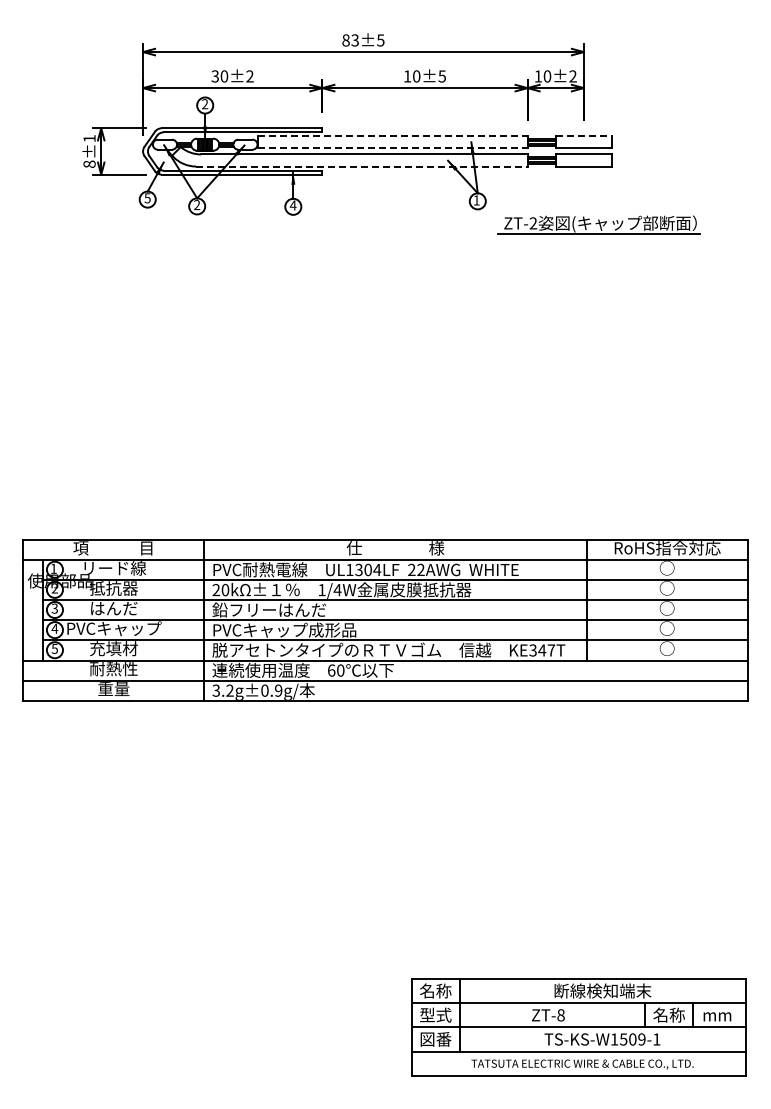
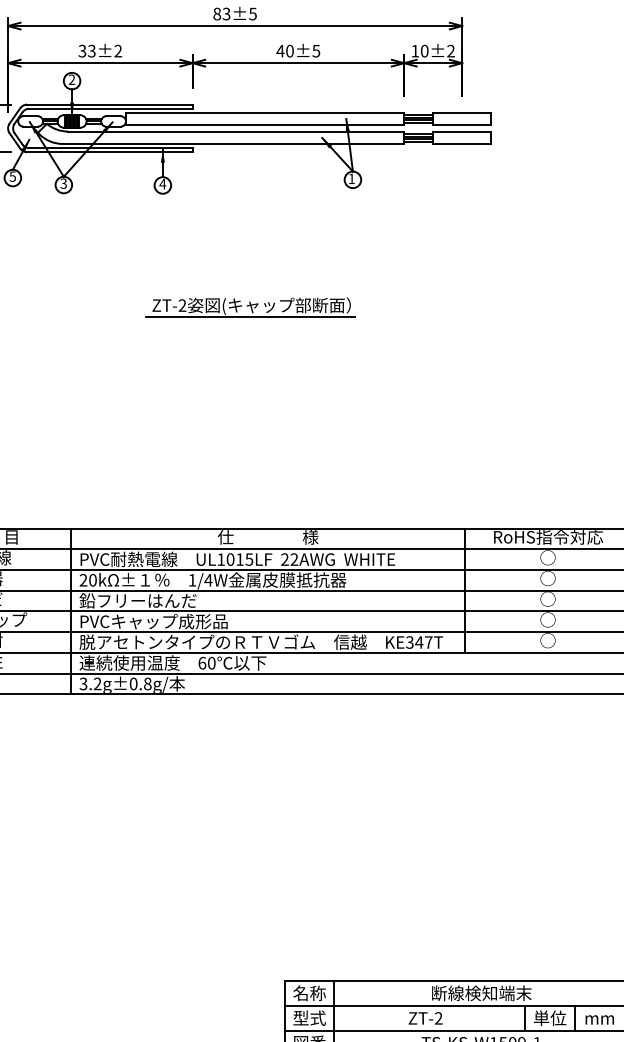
text: (224, 76) -> (91, 51), 30±2 -> 33±2
text: (407, 76) -> (280, 51), 10±5 -> 40±5
line: (392, 136) -> (265, 113), dashed -> solid
line: (584, 136) -> (462, 113), dashed -> solid
line: (392, 148) -> (265, 125), dashed -> solid
line: (361, 166) -> (233, 143), dashed -> solid
text: (197, 205) -> (64, 184), 2 -> 3
part: (598, 224) -> (249, 306), moved
text: (368, 569) -> (240, 559), UL1304LF -> UL1015LF
text: (278, 690) -> (147, 683), 3.2g±0.9g/ -> 3.2g±0.8g/
text: (668, 1014) -> (549, 1017), 名称 -> 単位
text: (560, 1015) -> (438, 1018), ZT-8 -> ZT-2

